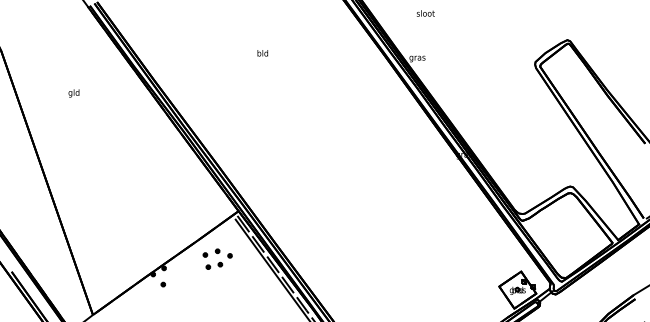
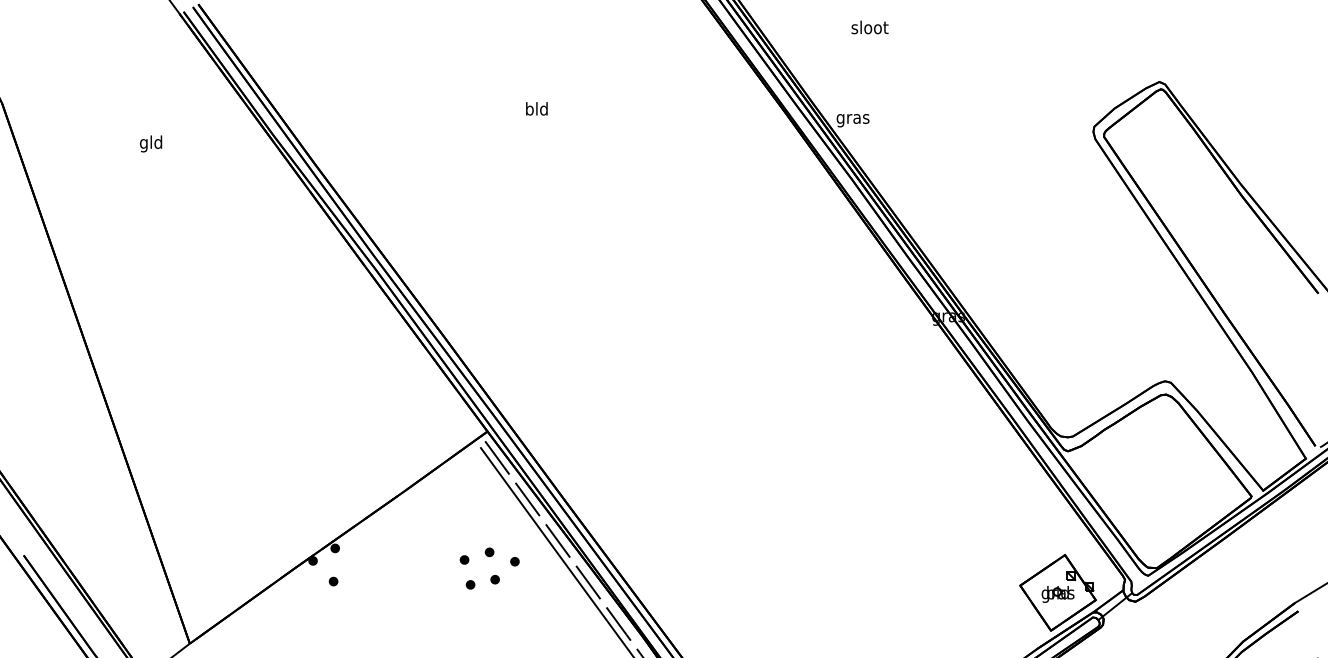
text: (73, 93) -> (150, 144), moved
part: (217, 258) -> (489, 567), moved

